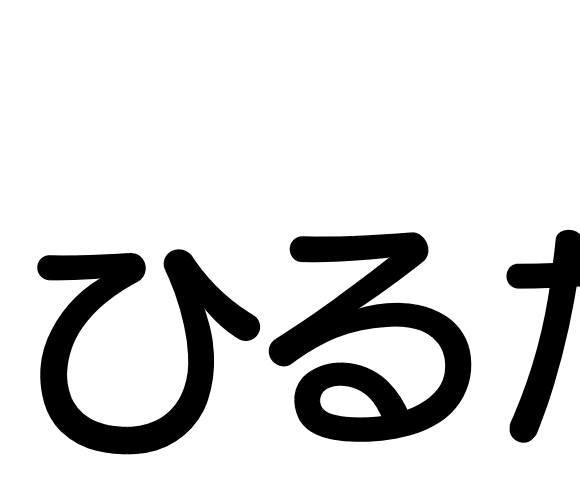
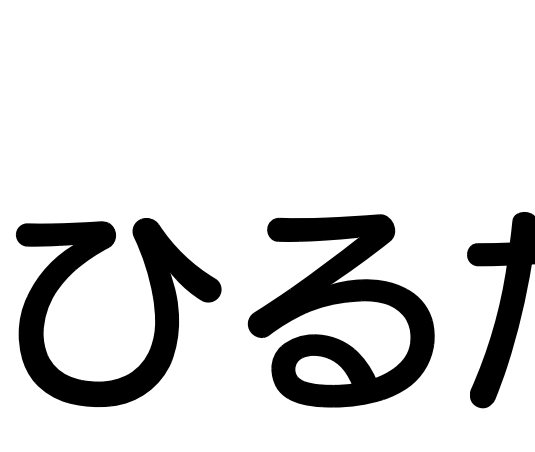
part: (187, 351) -> (154, 312), moved

